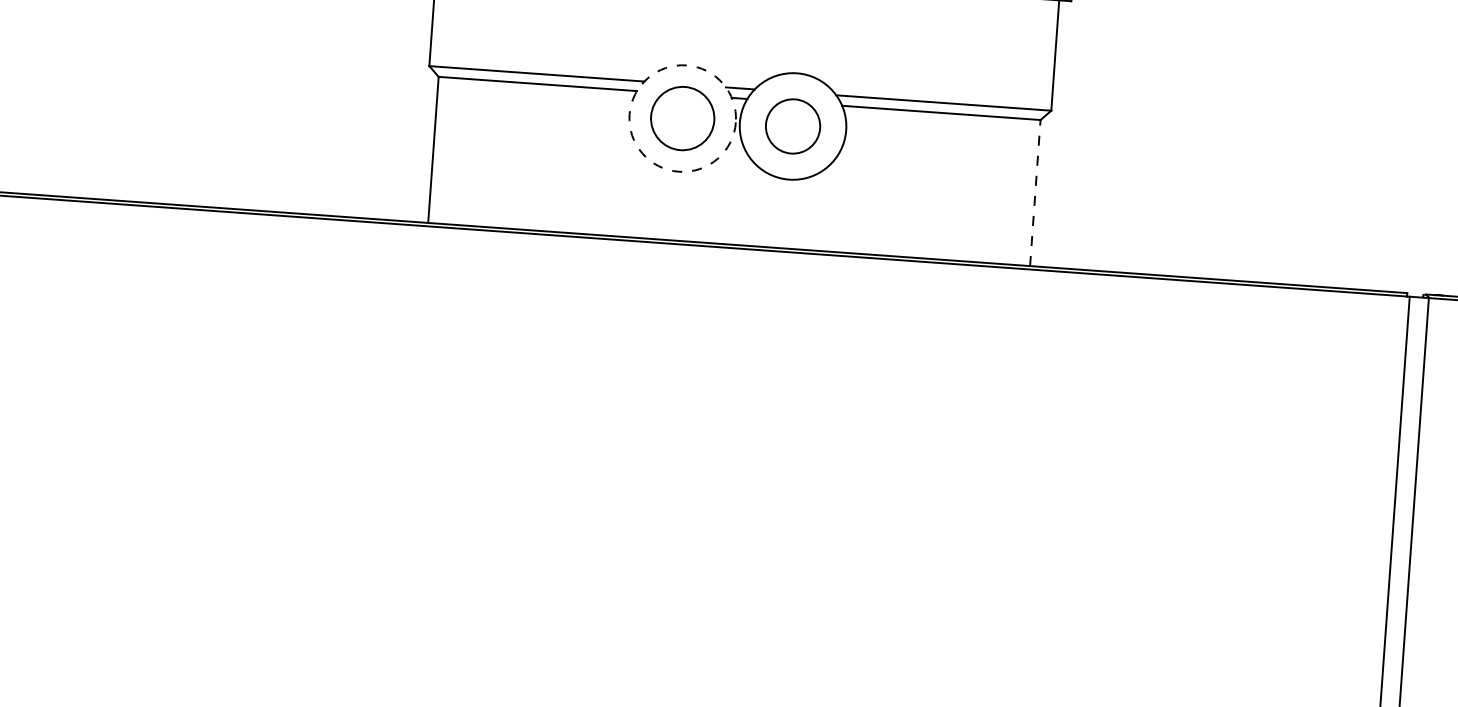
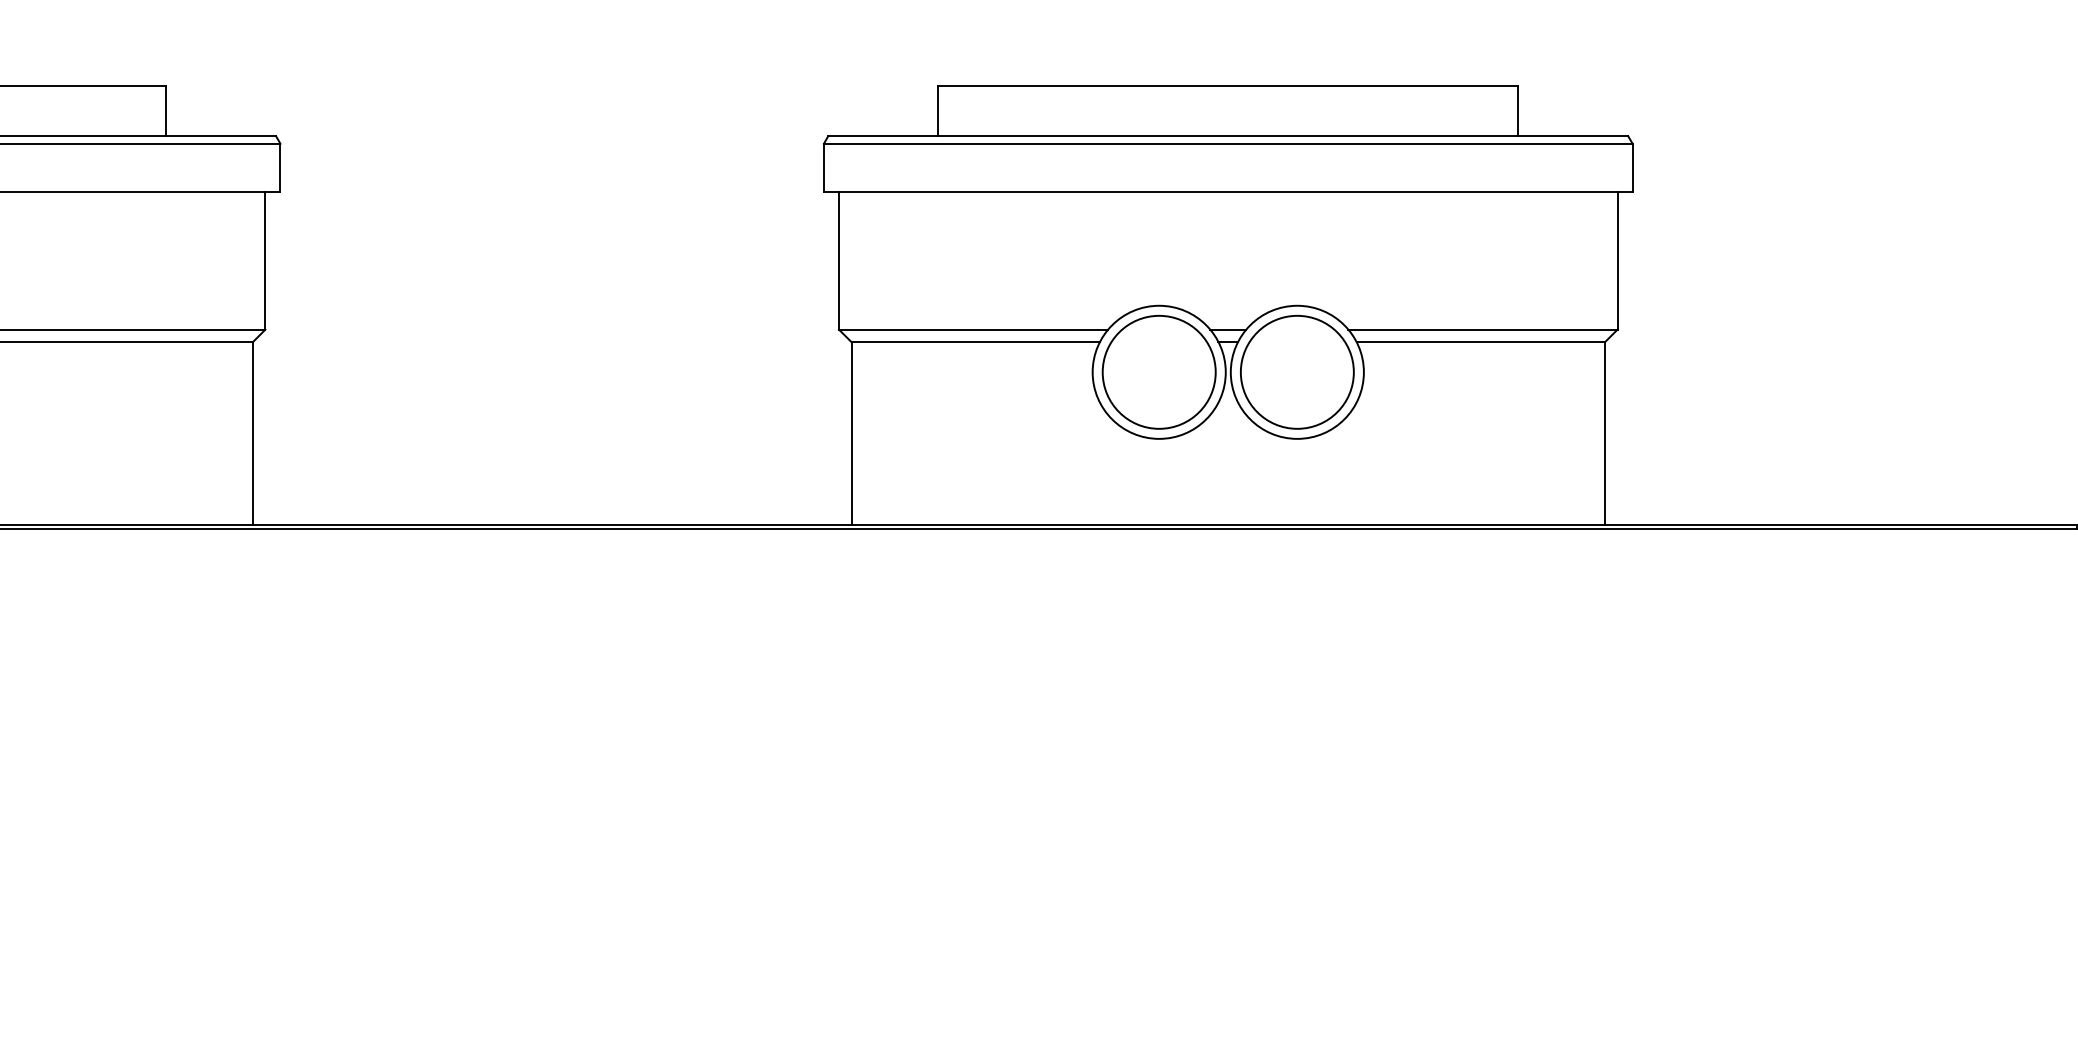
circle: (682, 117) -> (1158, 371), dashed -> solid
circle: (682, 117) -> (1158, 371), size x1.43
circle: (792, 125) -> (1296, 371), size x1.67
line: (1035, 192) -> (1605, 433), dashed -> solid

